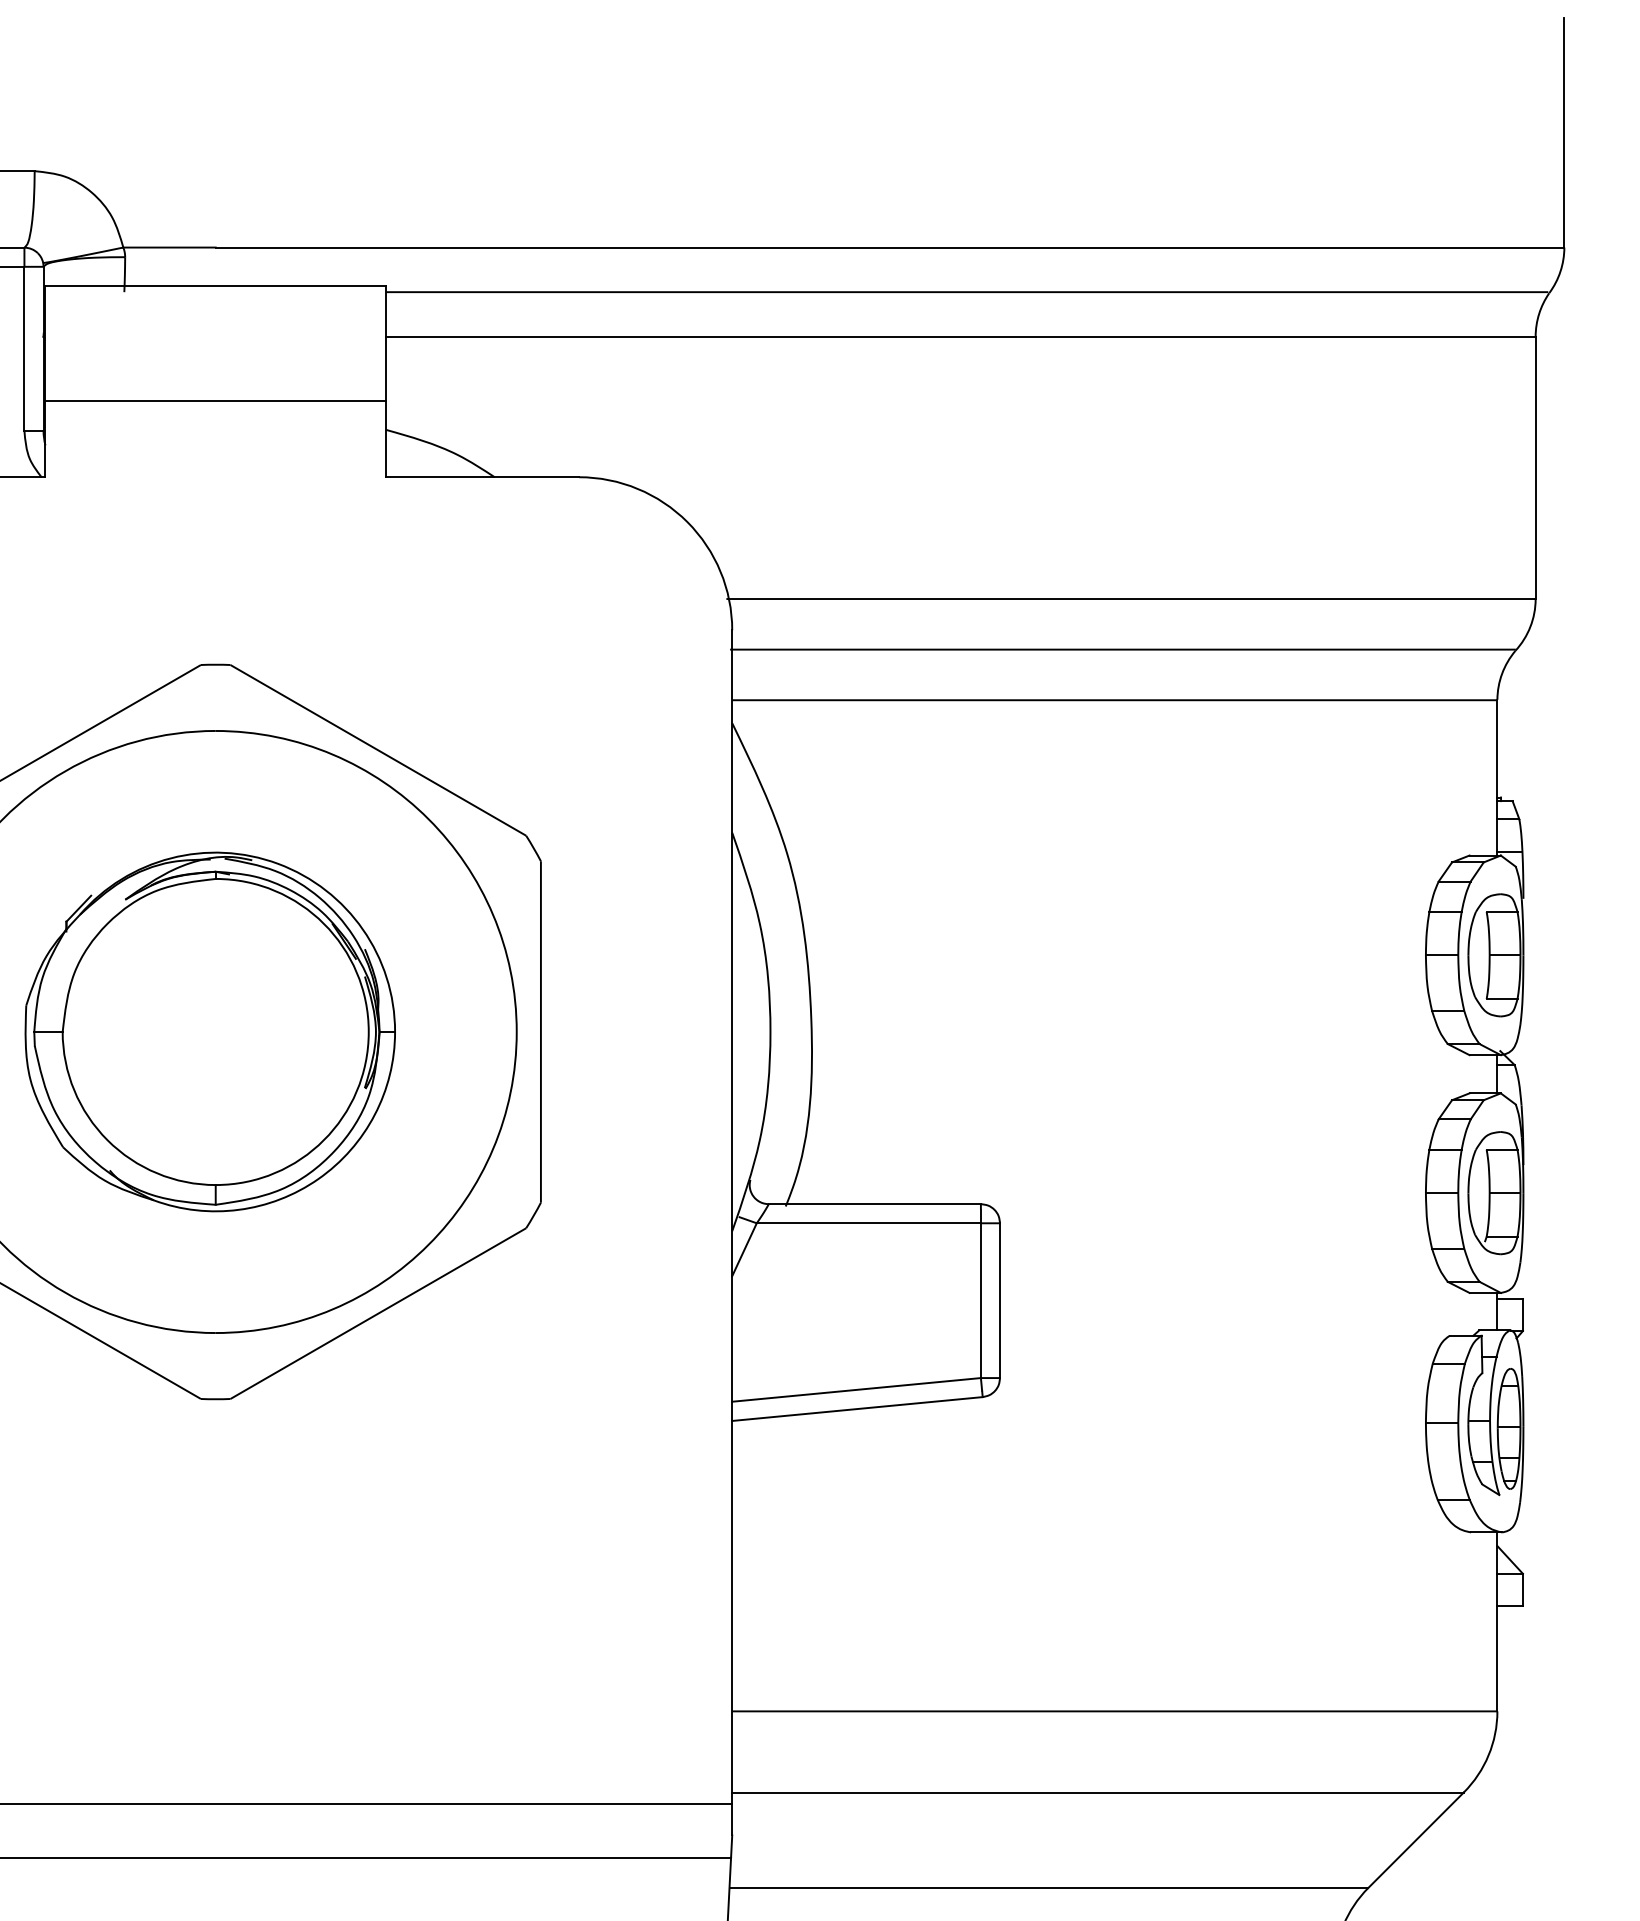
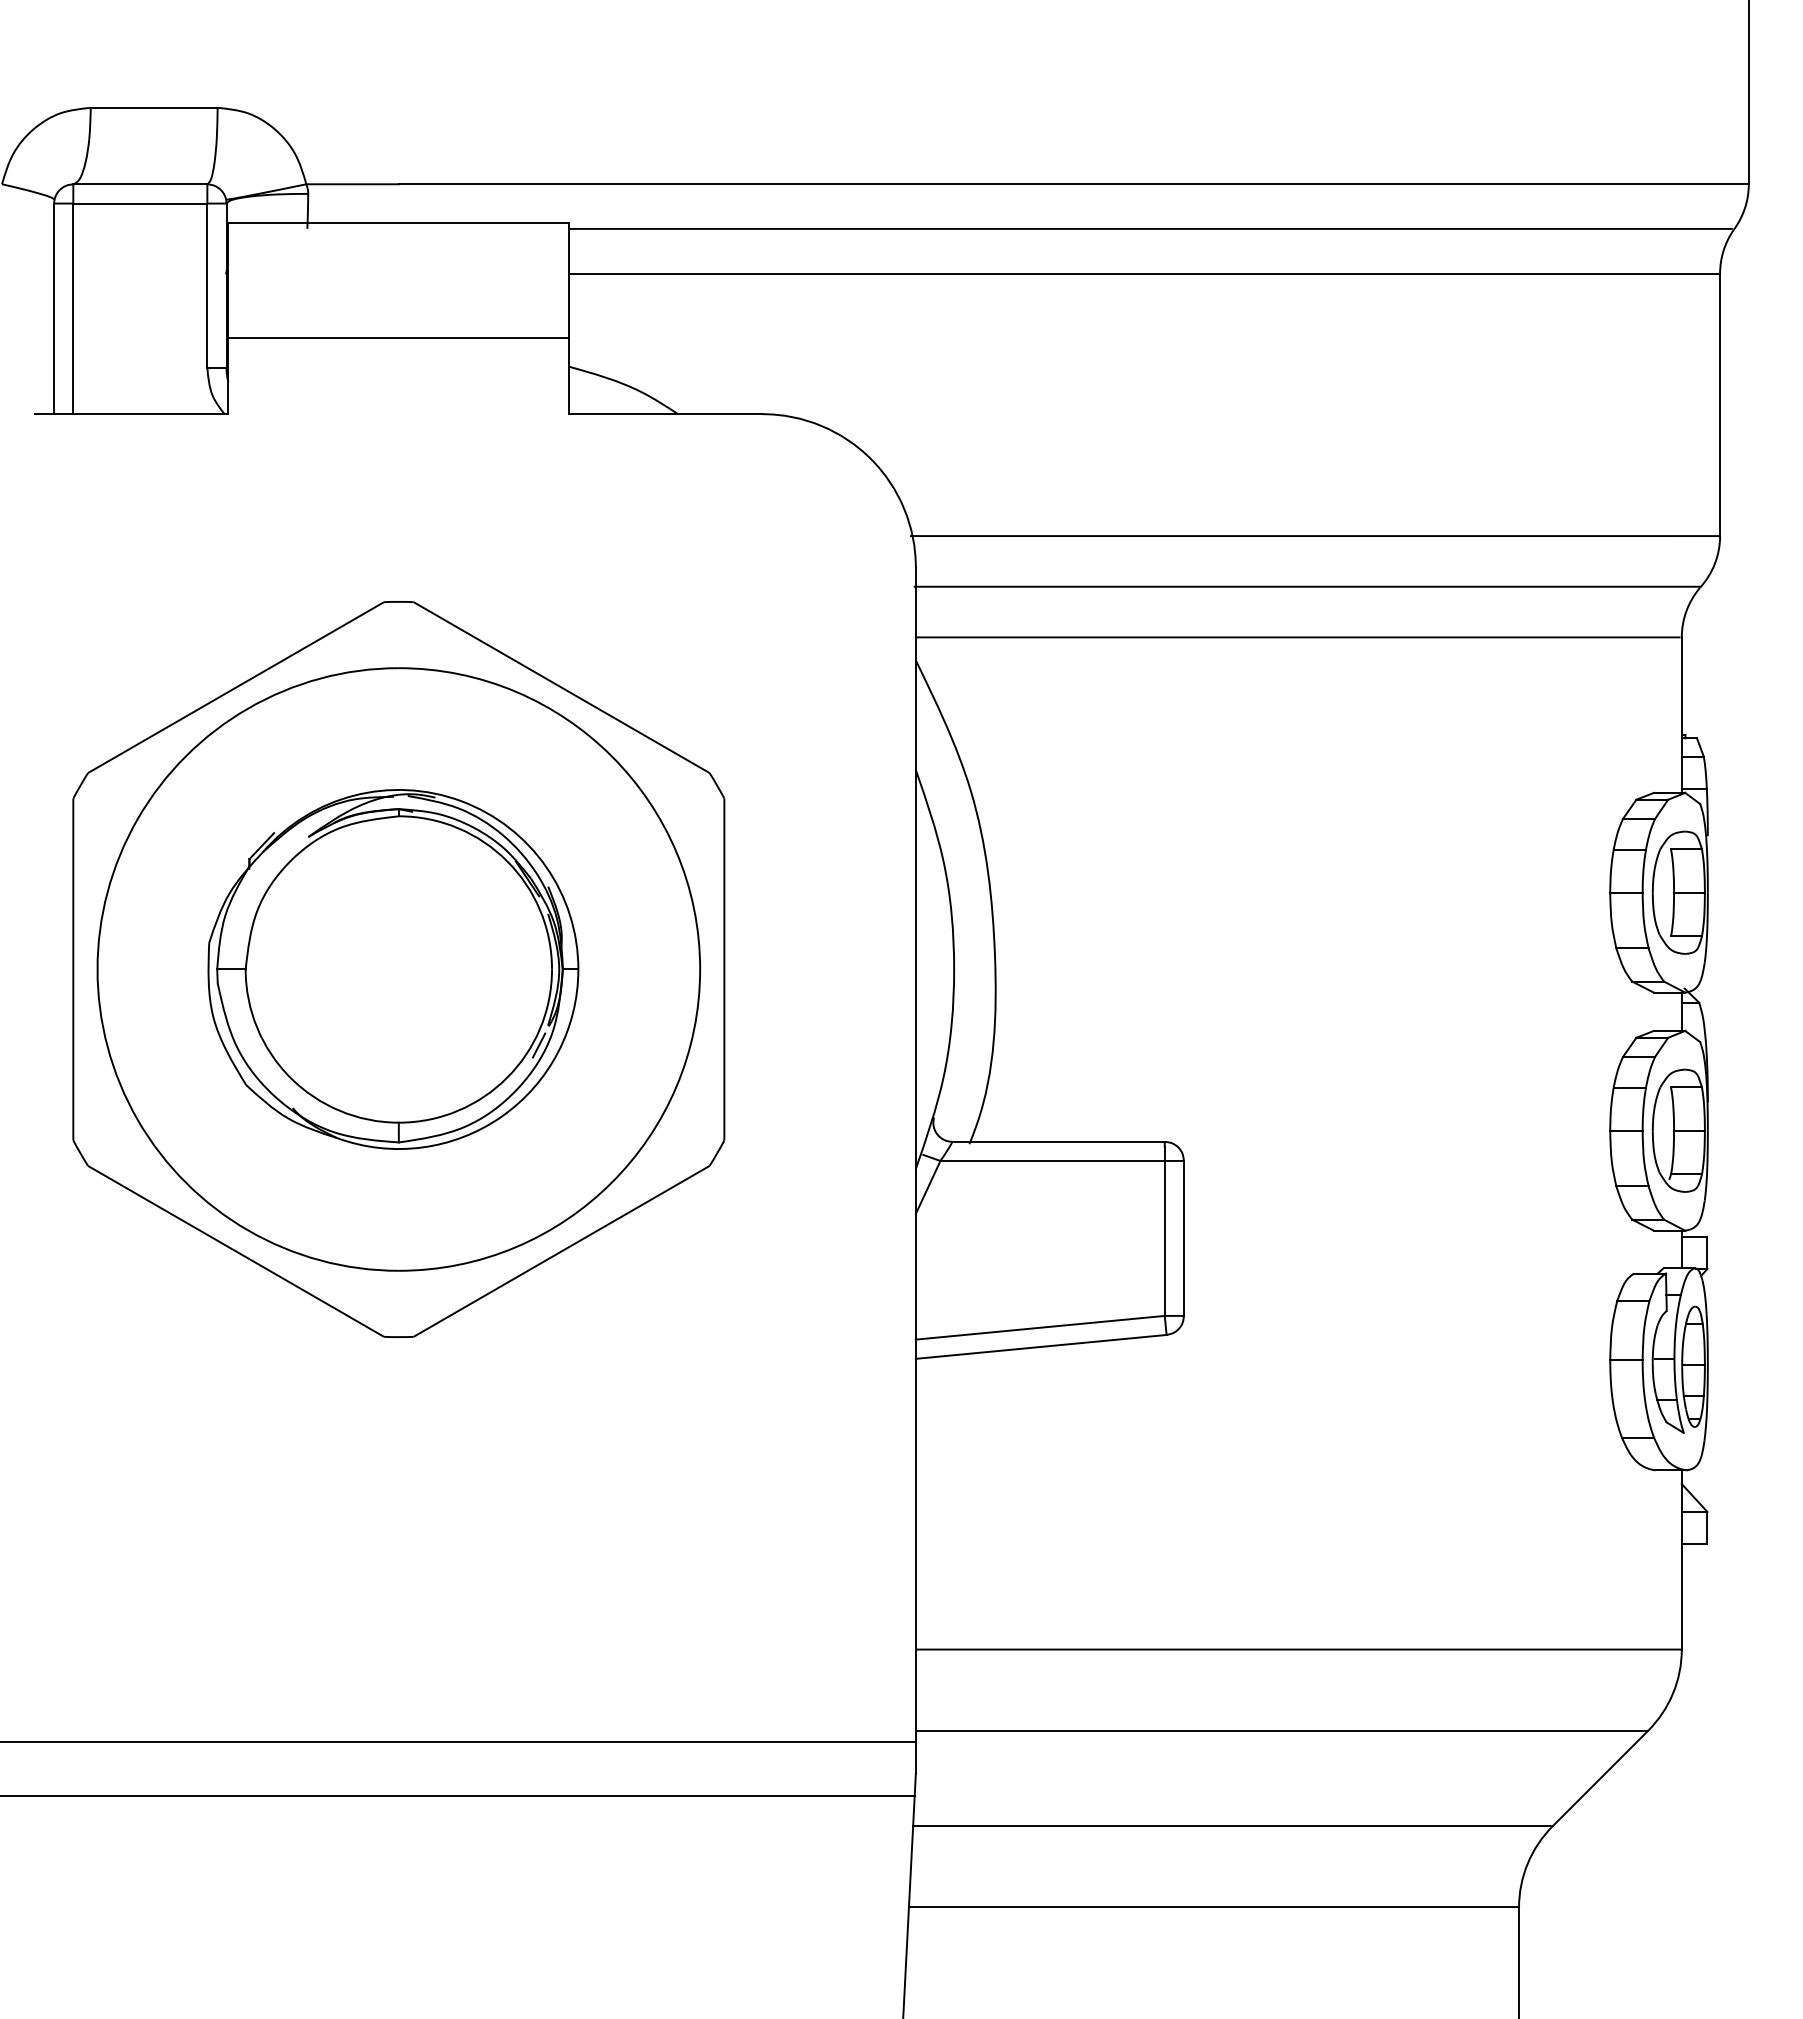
line: (355, 1107) -> (538, 1045), added

